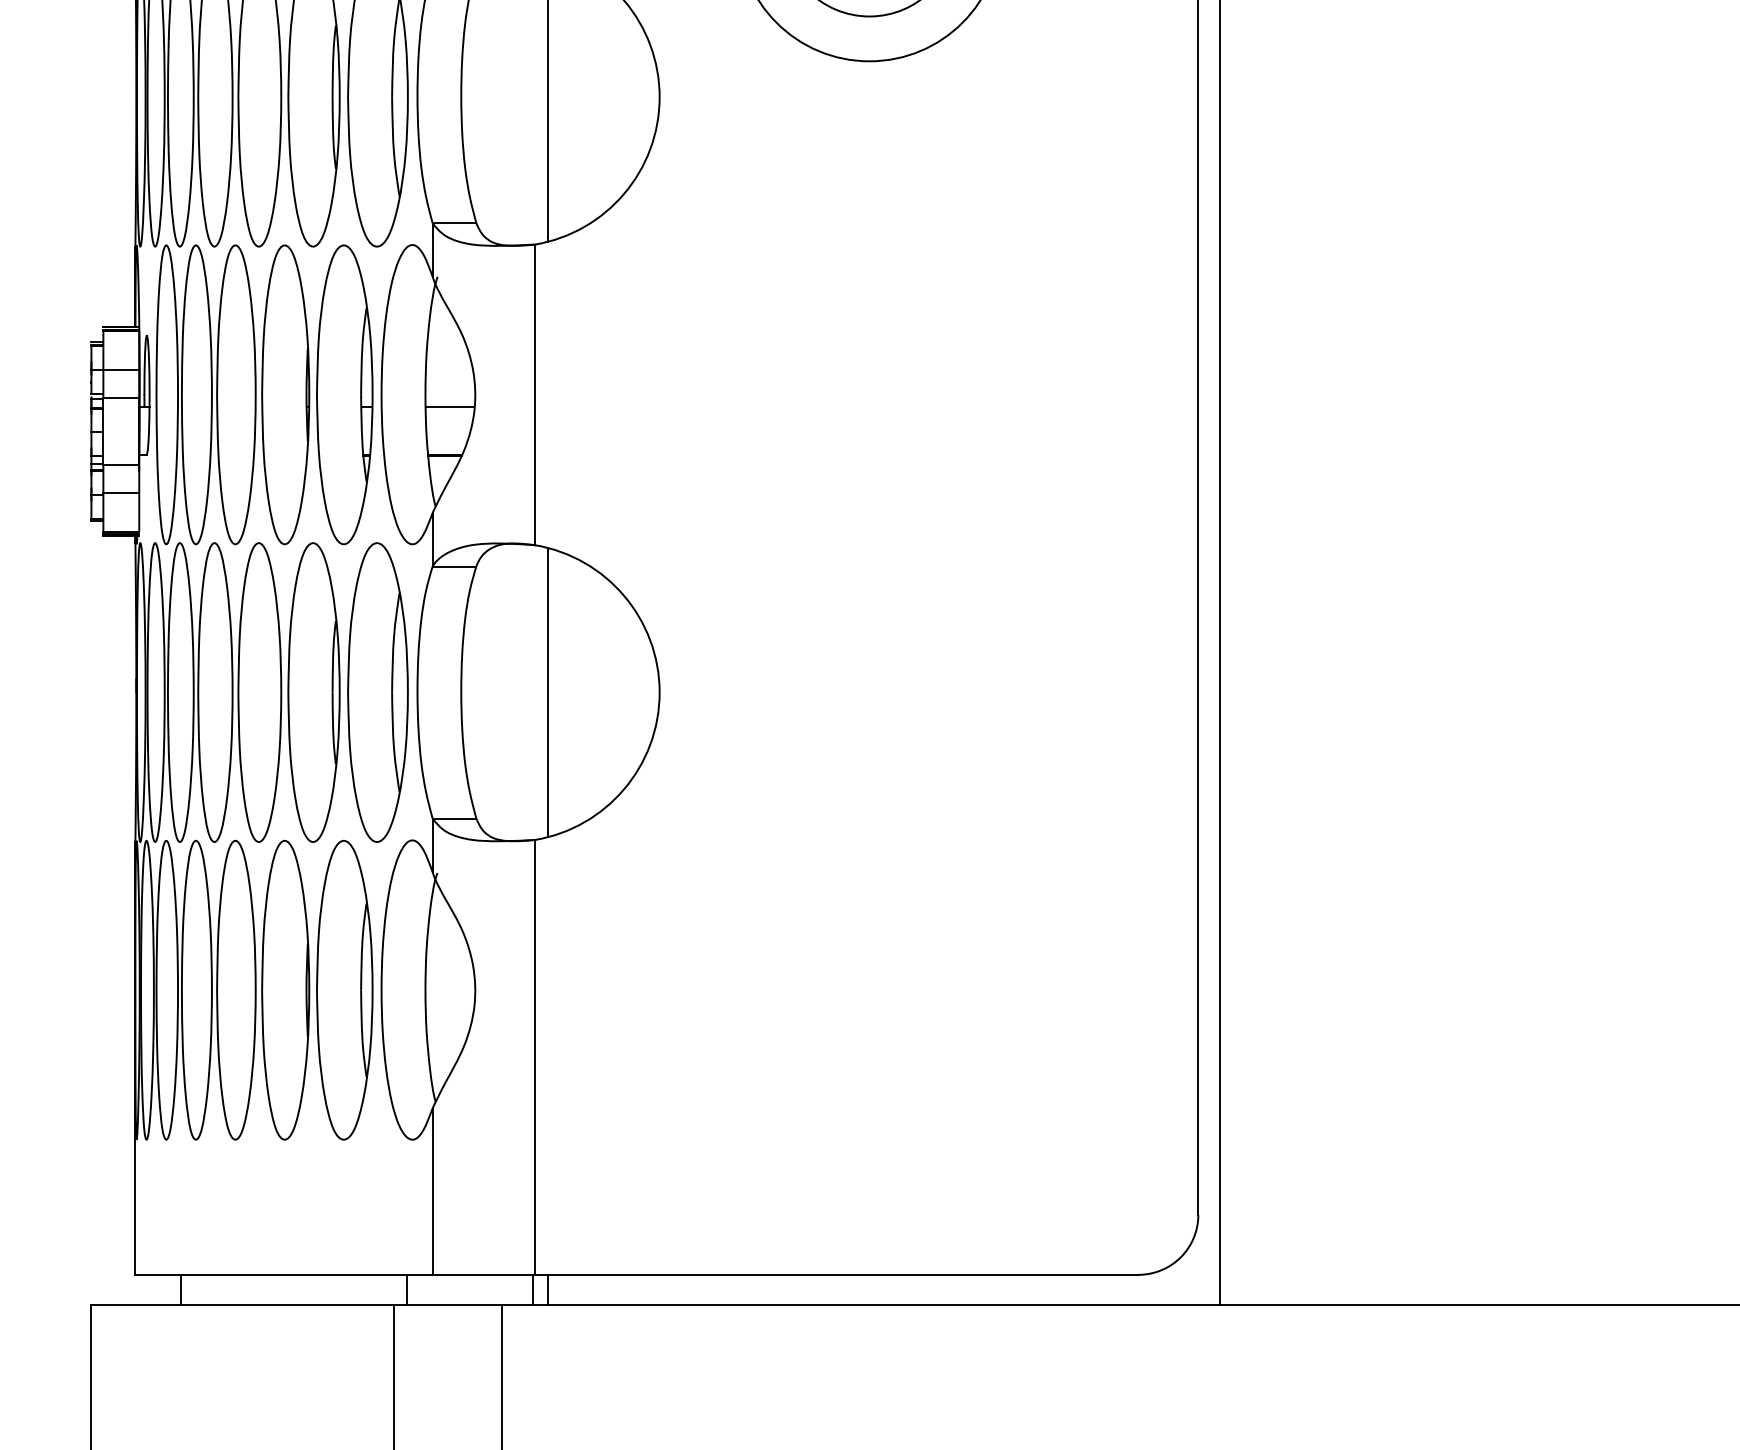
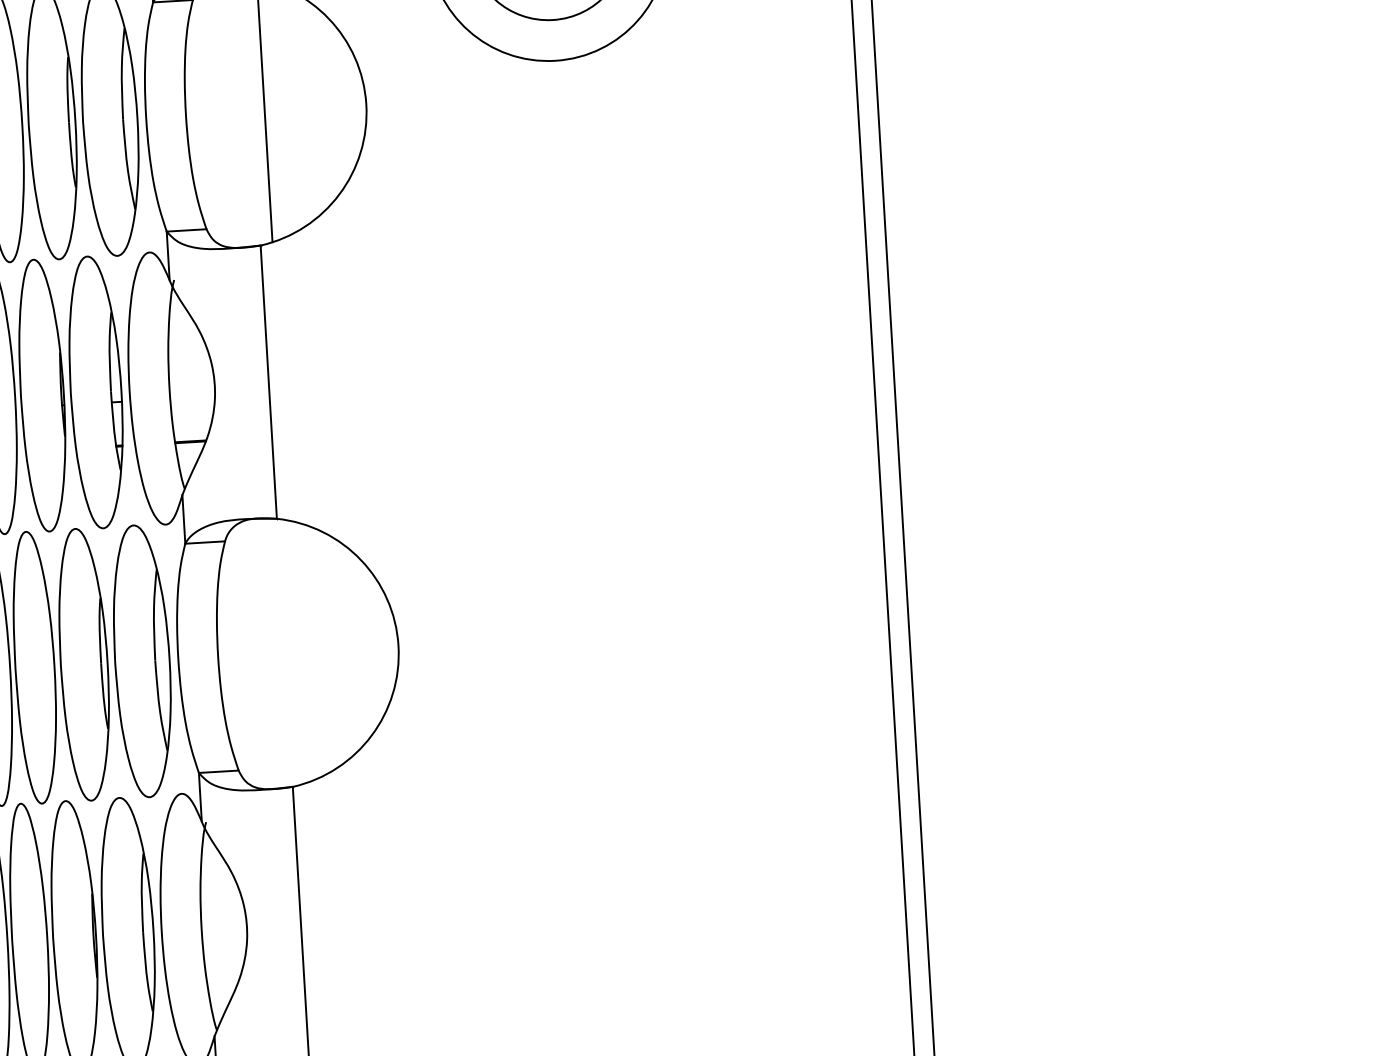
line: (449, 406) -> (191, 397), removed
line: (547, 692) -> (296, 652), removed

